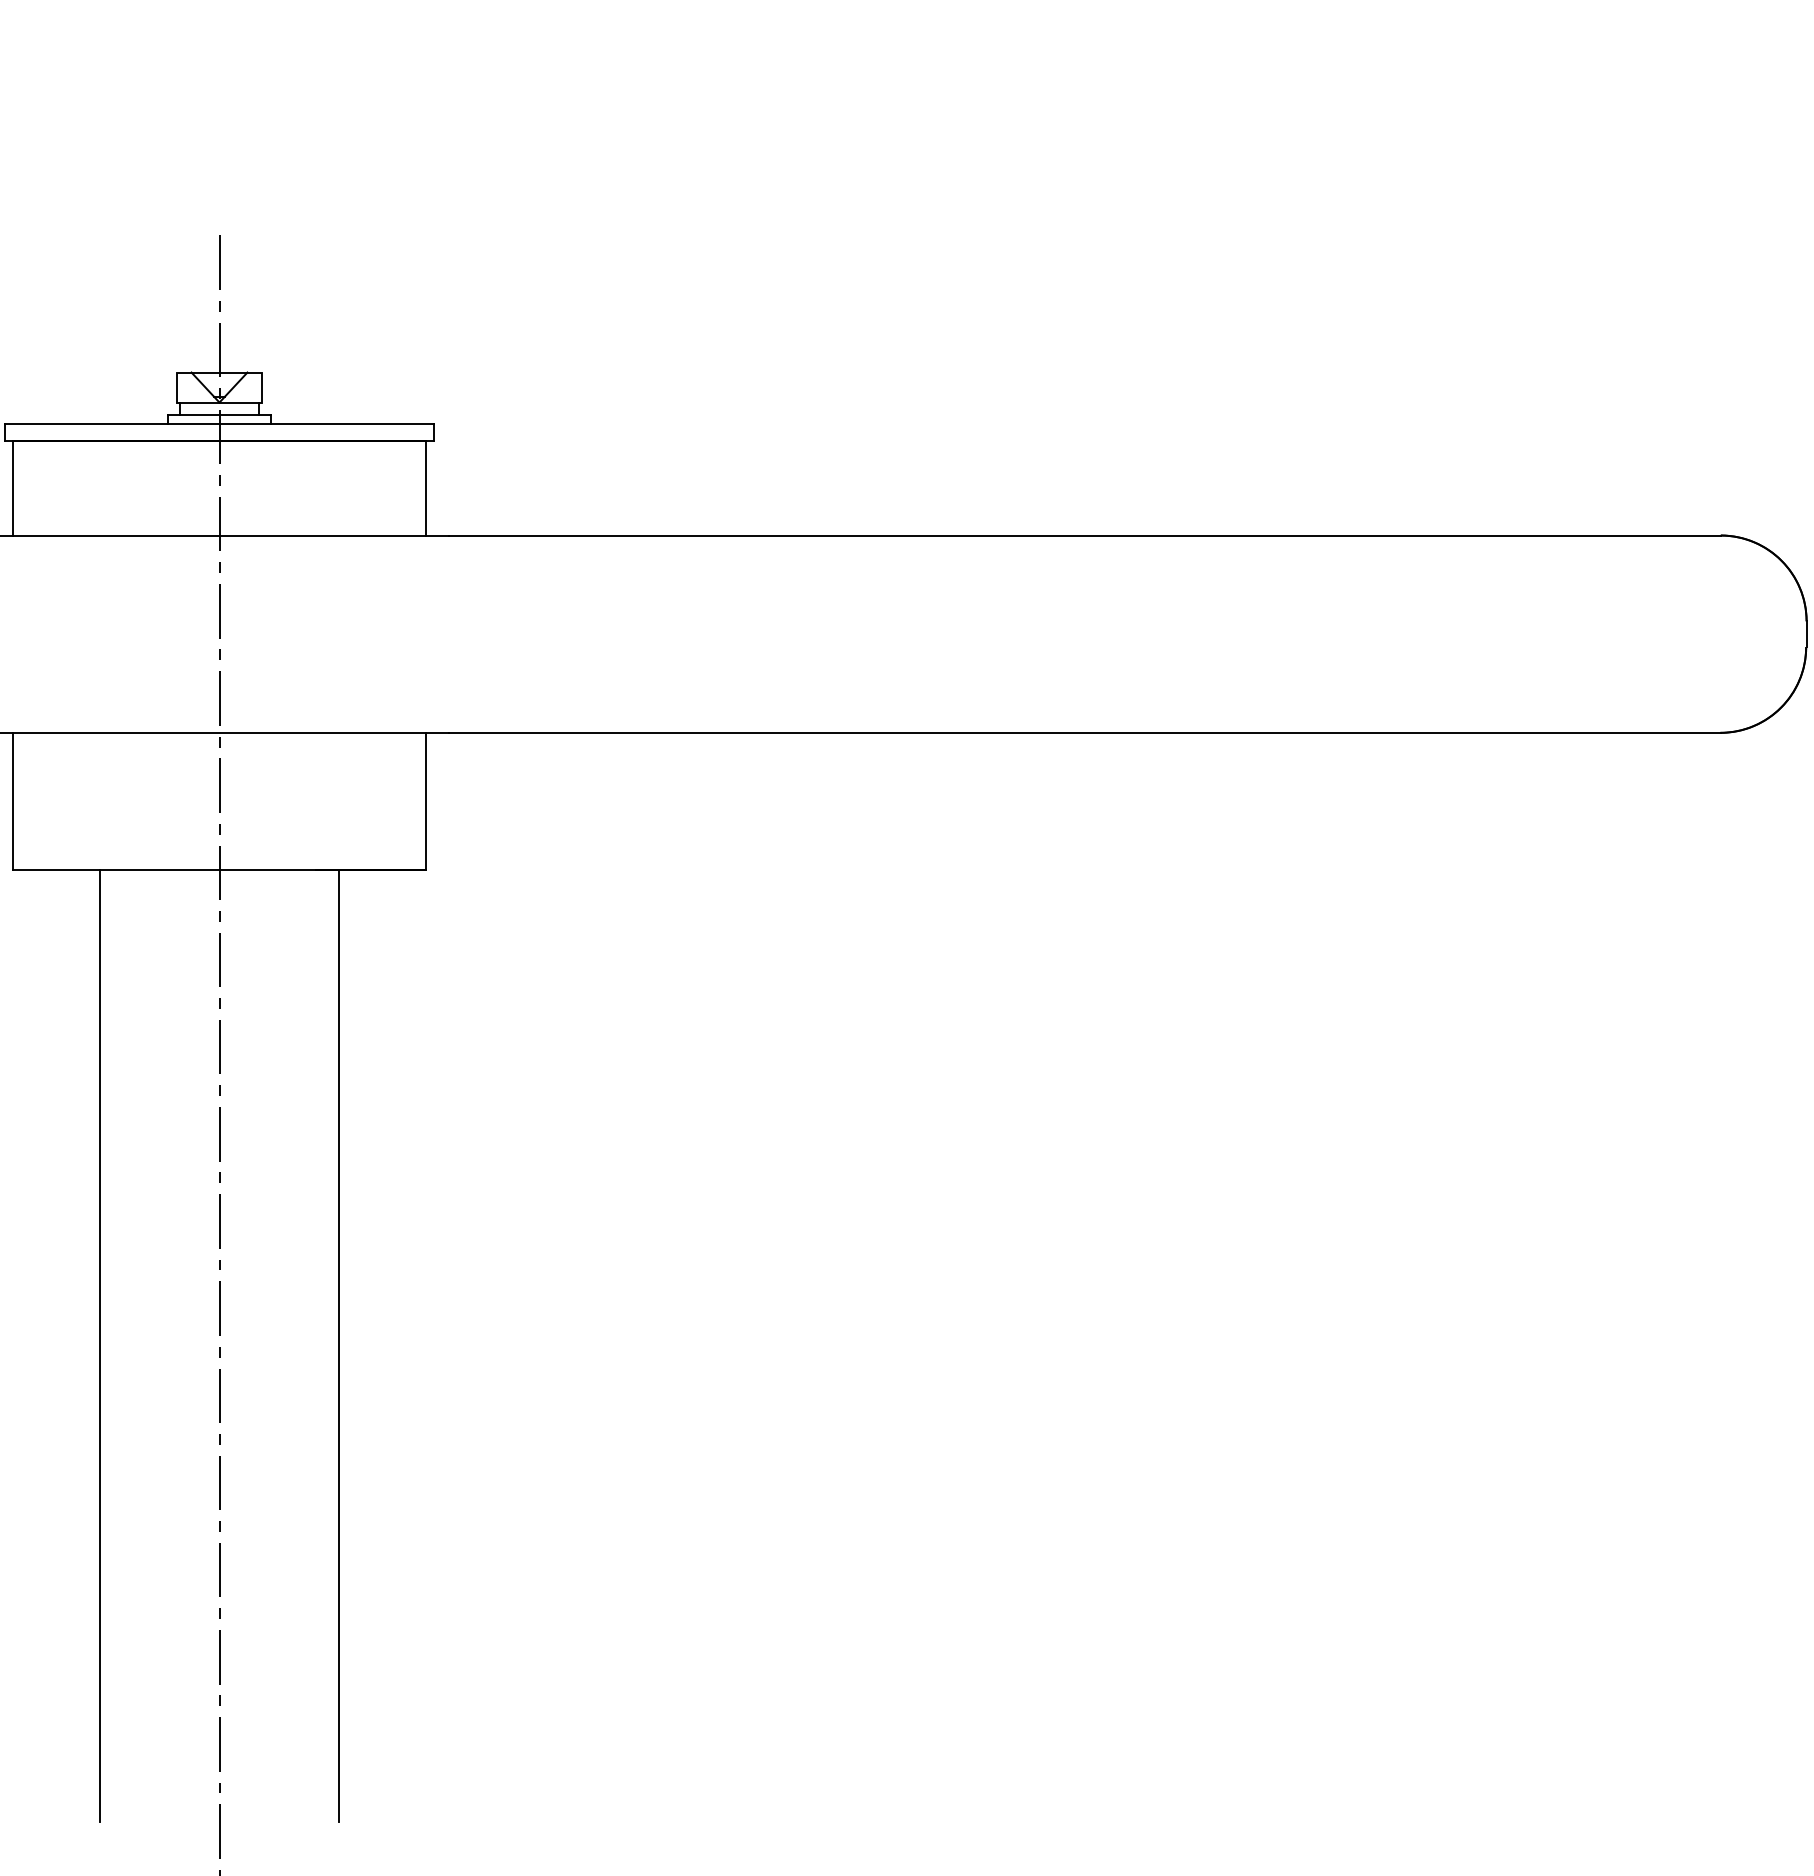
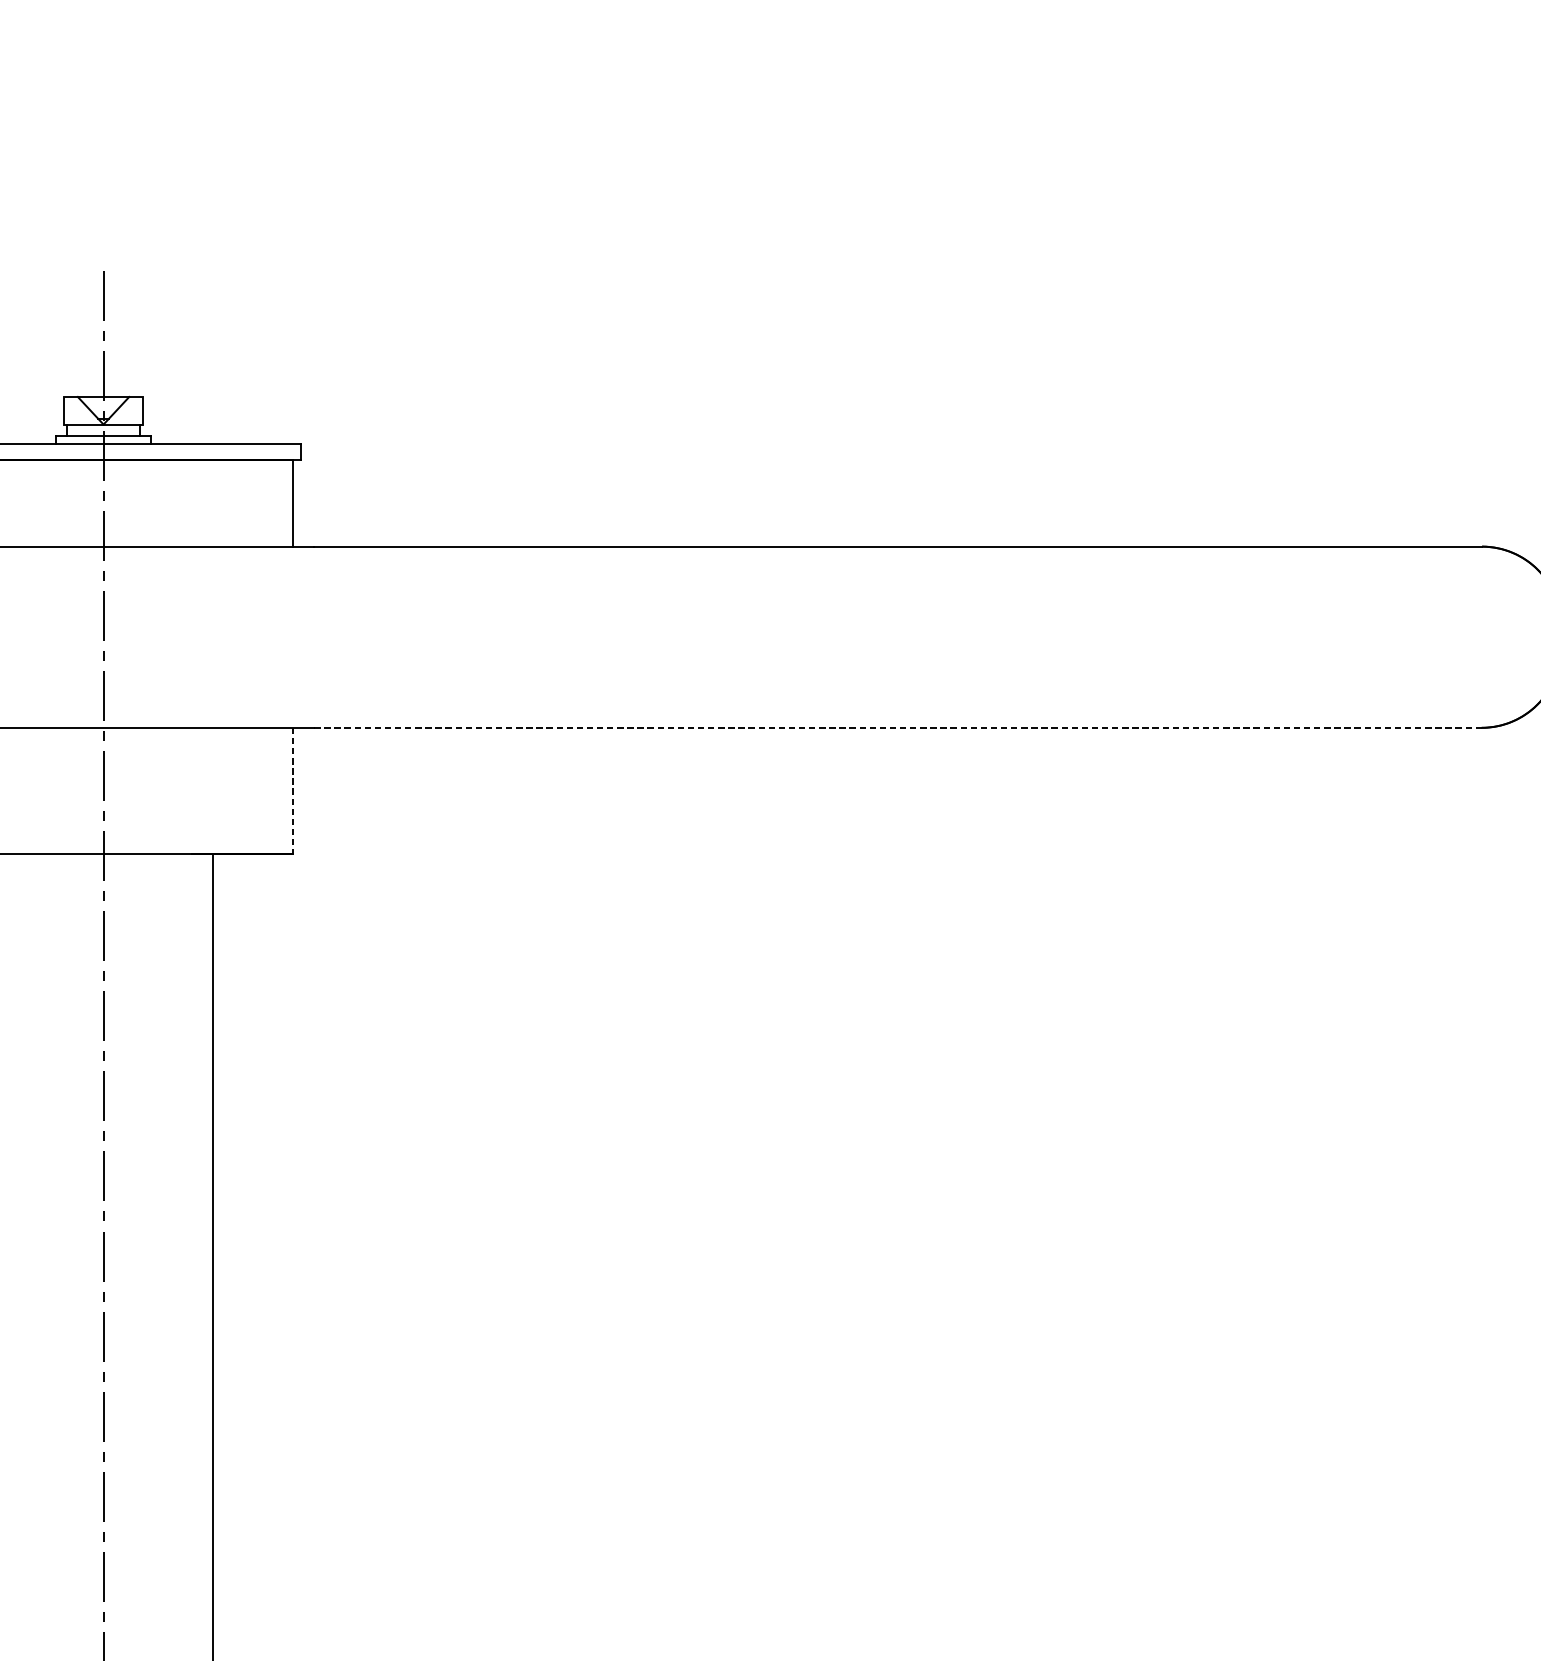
line: (1084, 732) -> (897, 727), solid -> dashed
line: (426, 801) -> (293, 790), solid -> dashed

